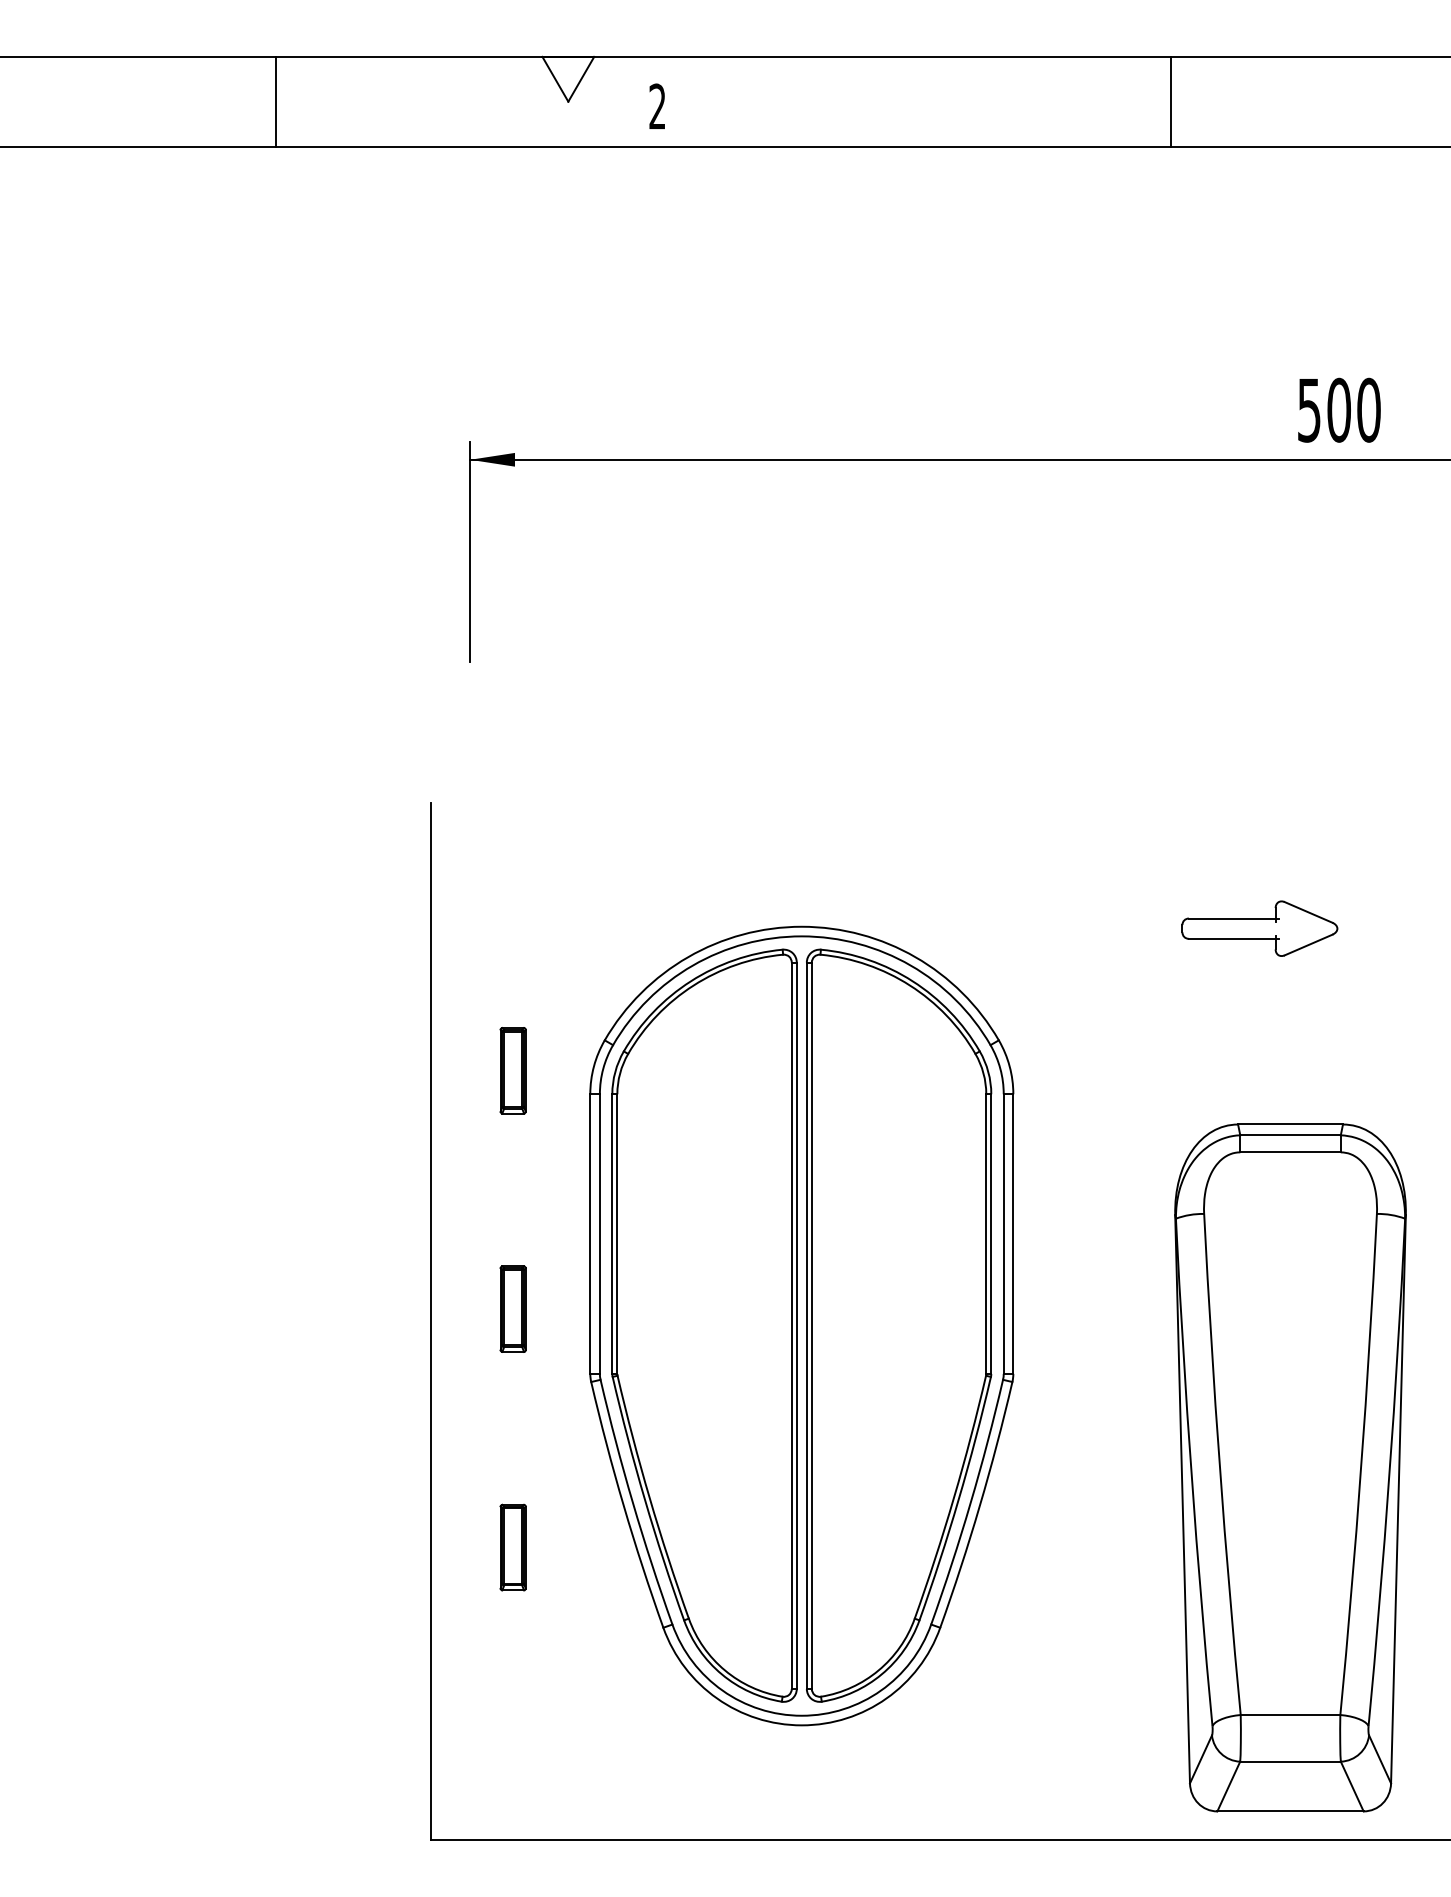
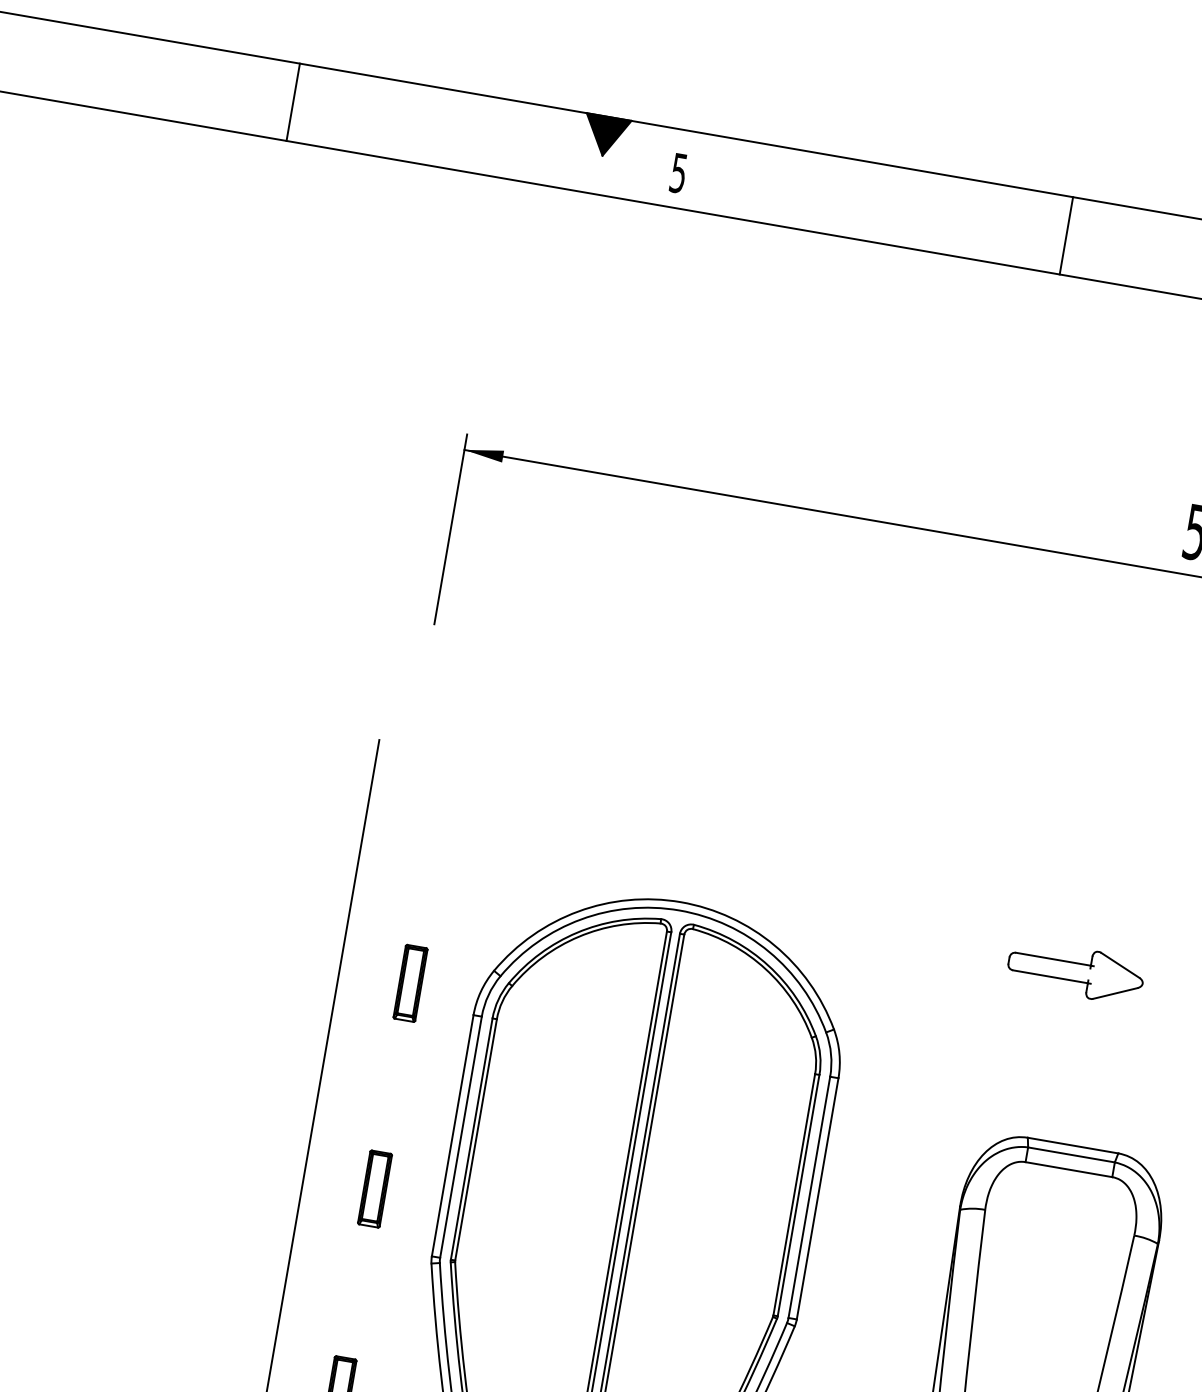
fill: (568, 78) -> (606, 135), added
line: (275, 101) -> (292, 102), moved
line: (1171, 101) -> (1066, 235), moved
text: (657, 106) -> (678, 173), 2 -> 5

